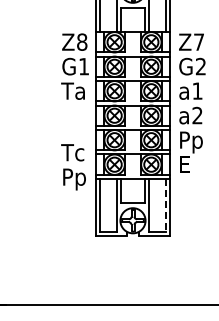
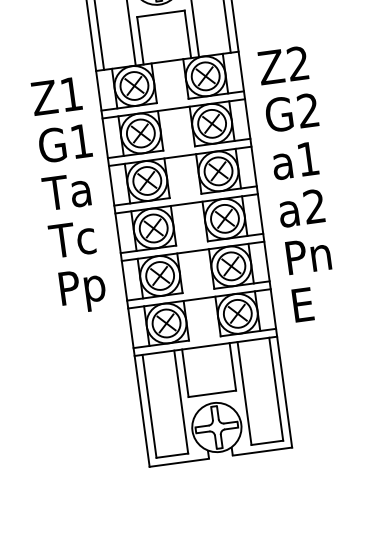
text: (82, 41) -> (71, 92), Z8 -> Z1
text: (198, 41) -> (296, 62), Z7 -> Z2
text: (197, 144) -> (322, 262), Pp -> Pn
text: (73, 167) -> (77, 267), moved
line: (165, 205) -> (275, 389), dashed -> solid

